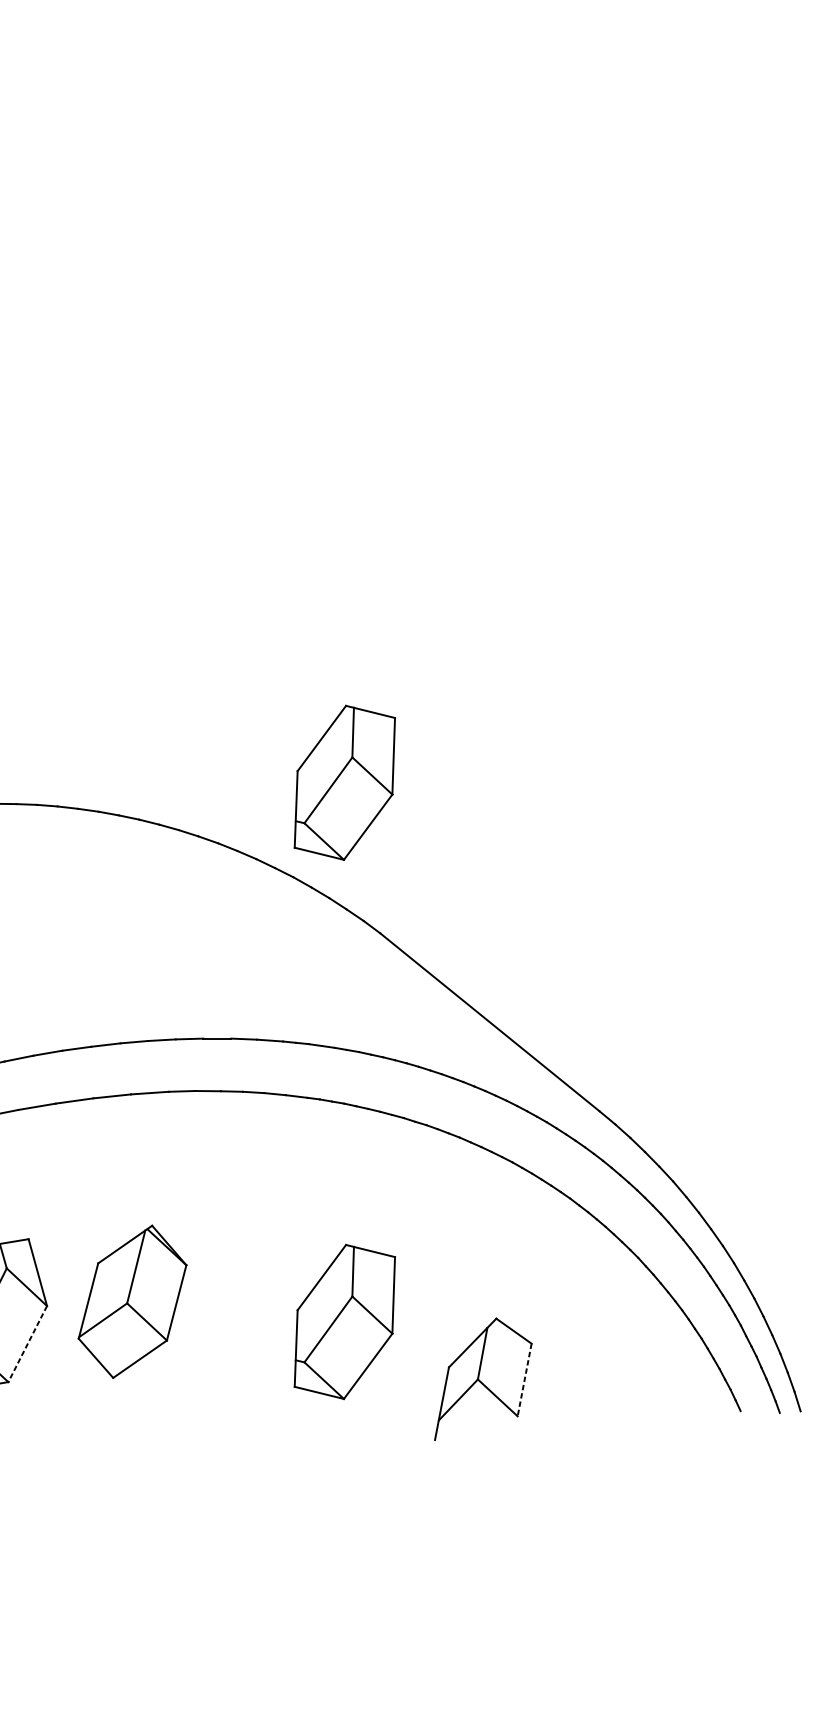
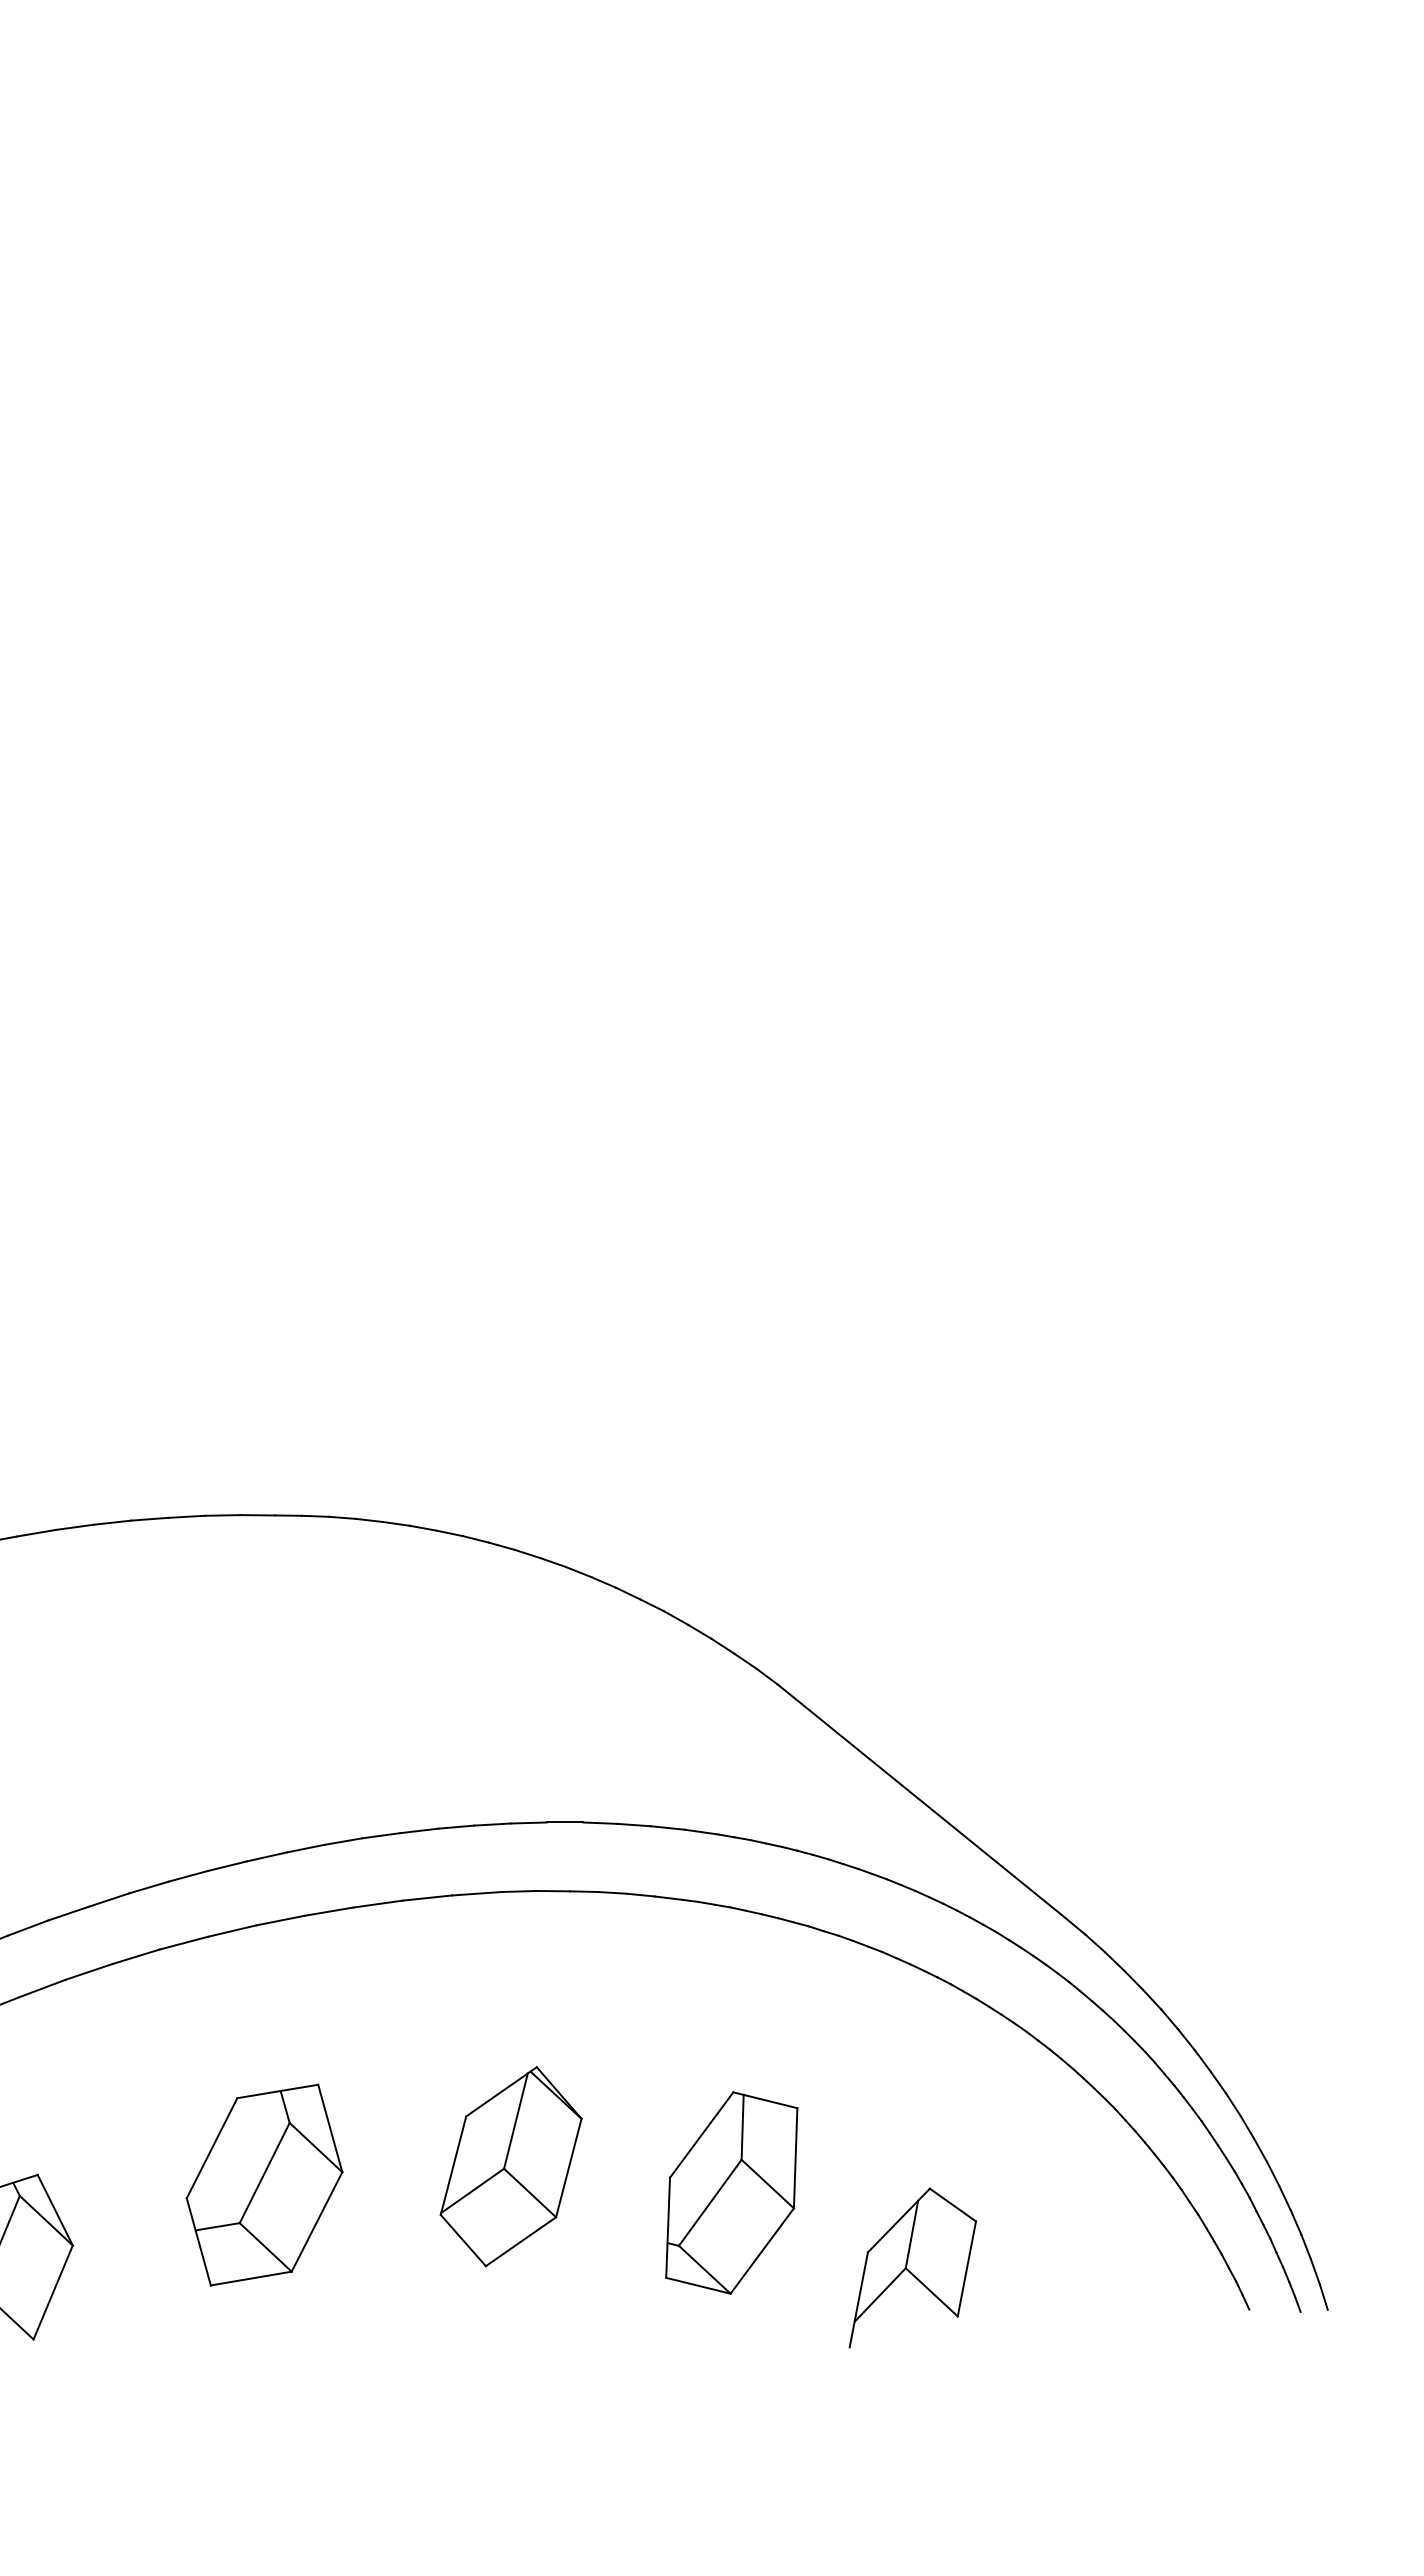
part: (344, 782) -> (731, 1487), removed
part: (132, 1301) -> (510, 2166), moved
line: (28, 1343) -> (317, 2221), dashed -> solid
line: (524, 1380) -> (966, 2269), dashed -> solid

